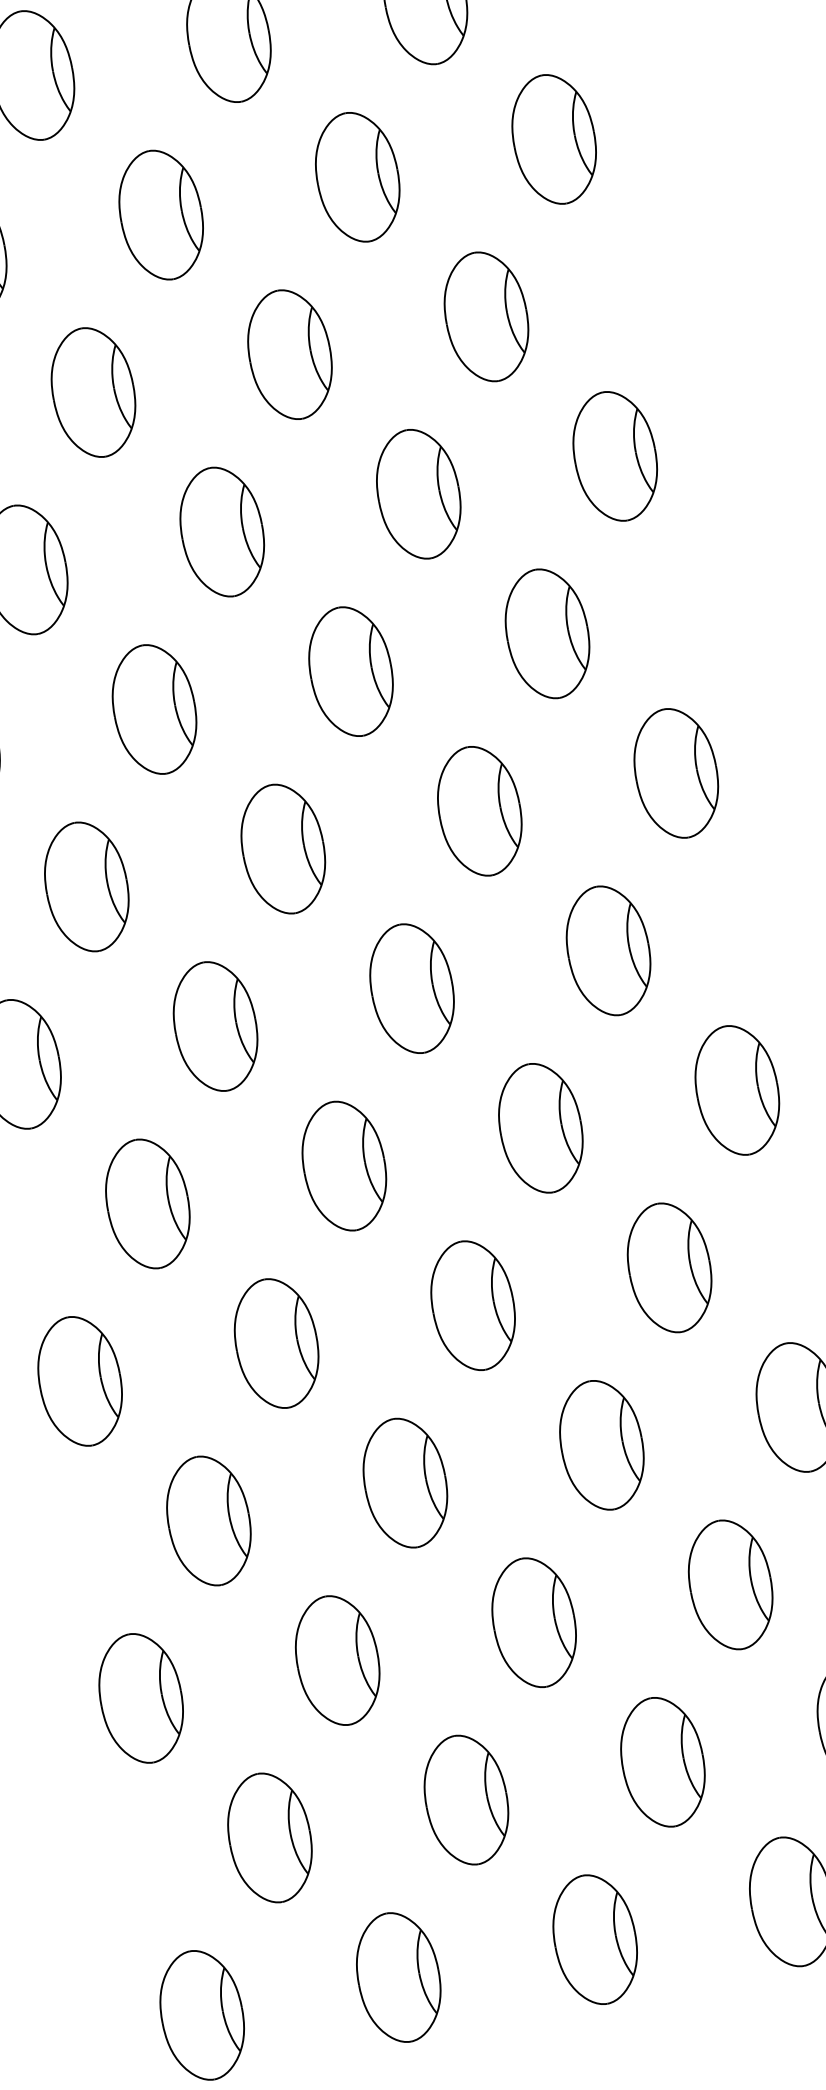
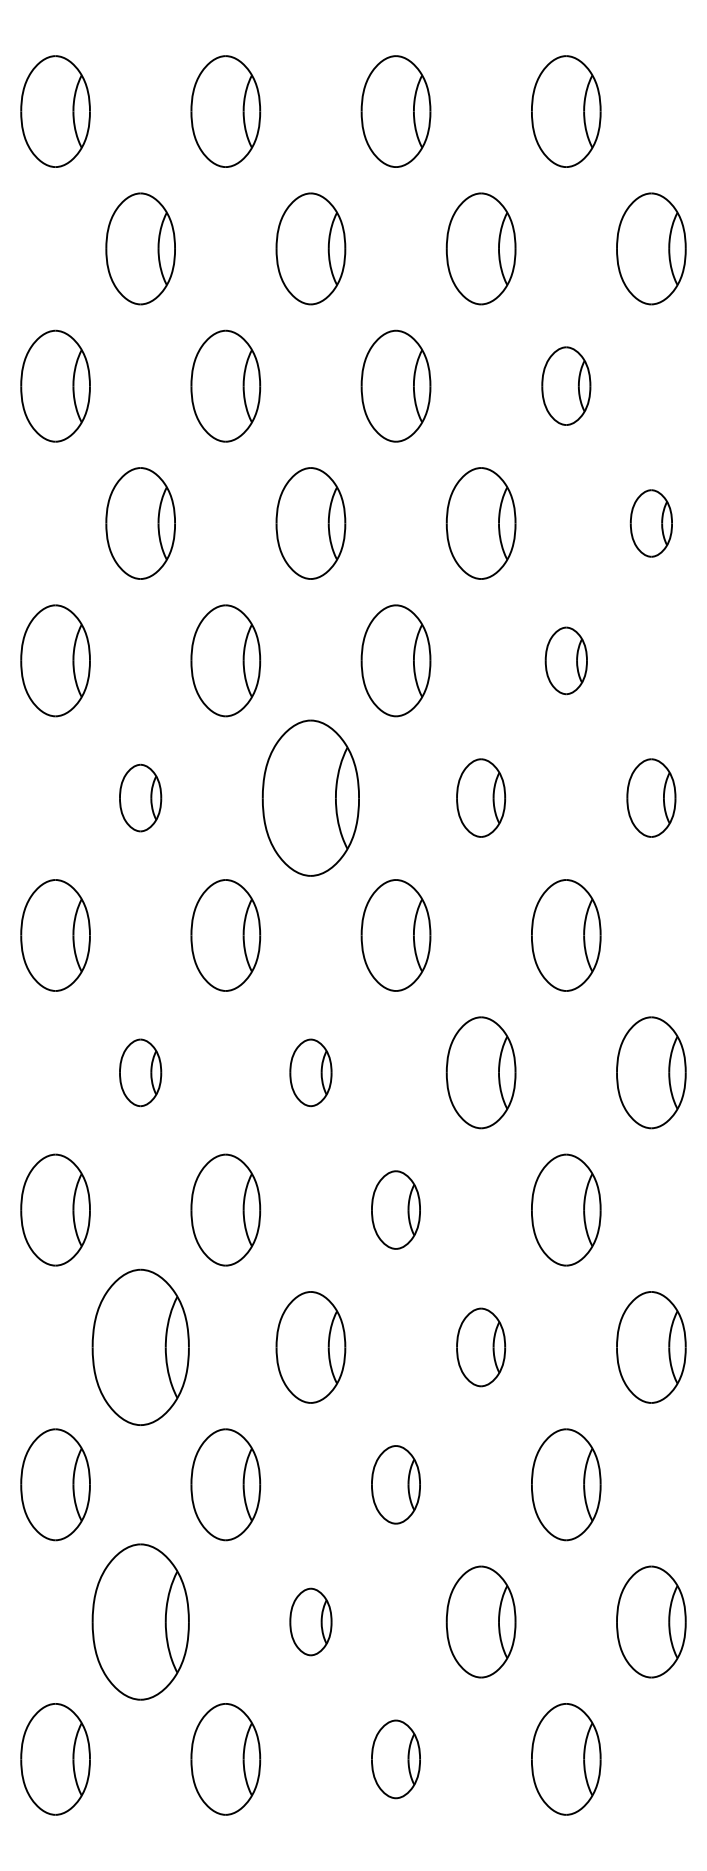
part: (486, 315) -> (566, 385), size x0.7
part: (615, 456) -> (651, 523), size x0.6
part: (547, 633) -> (566, 660), size x0.6
part: (676, 772) -> (651, 797), size x0.7
part: (478, 810) -> (480, 797), size x0.7
part: (282, 848) -> (310, 797), size x1.4
part: (86, 886) -> (140, 797), size x0.6
part: (343, 1165) -> (310, 1072), size x0.6
part: (147, 1203) -> (140, 1072), size x0.6
part: (472, 1305) -> (395, 1209), size x0.7
part: (601, 1445) -> (480, 1347), size x0.7
part: (208, 1521) -> (140, 1347), size x1.4
part: (533, 1622) -> (395, 1484), size x0.7
part: (465, 1799) -> (310, 1621), size x0.6
part: (269, 1837) -> (140, 1621), size x1.4
part: (594, 1939) -> (395, 1759), size x0.7

